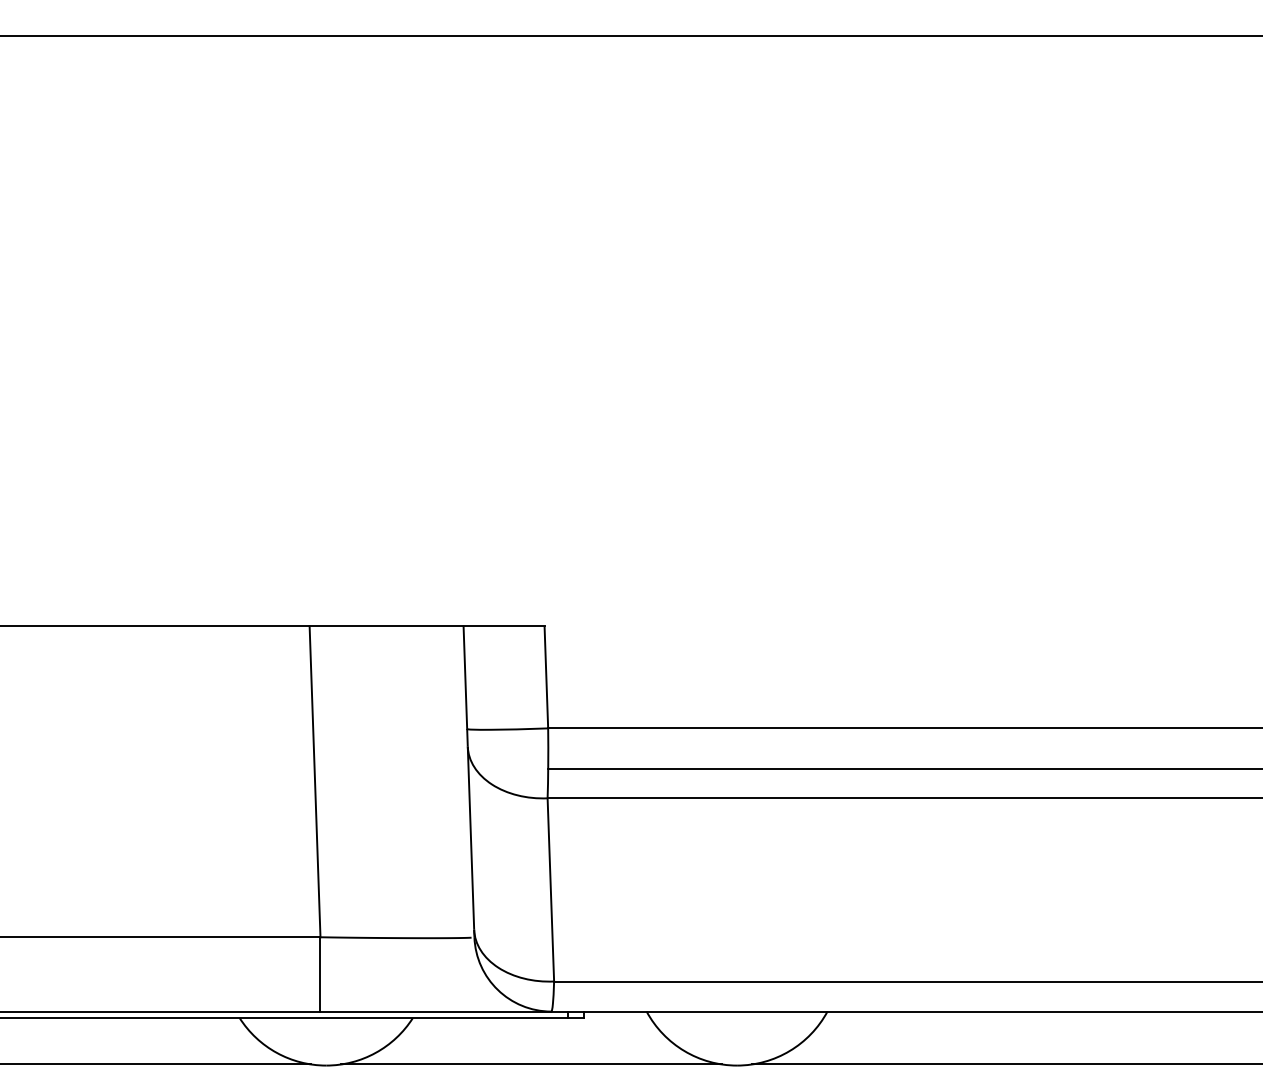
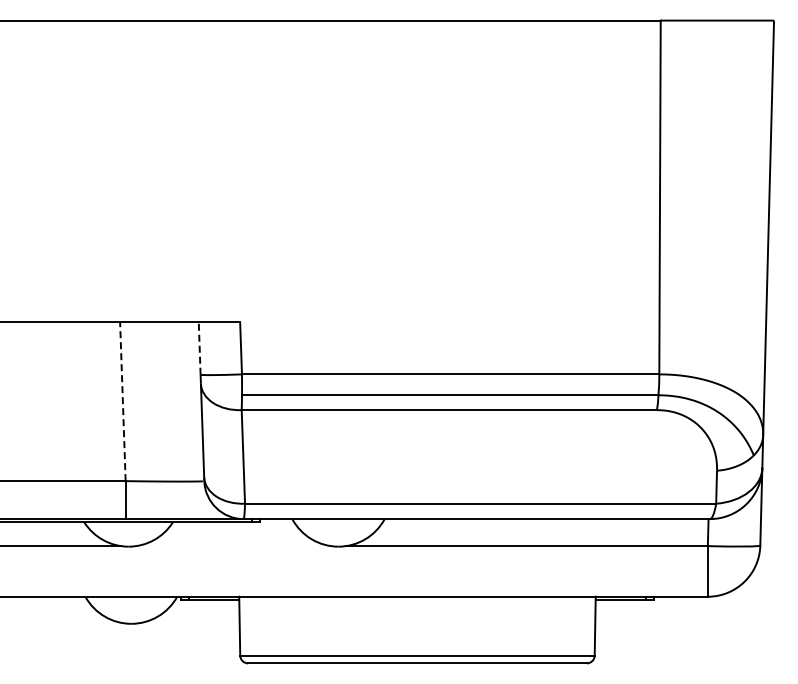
line: (465, 677) -> (199, 348), solid -> dashed
line: (314, 781) -> (122, 401), solid -> dashed
line: (531, 1065) -> (233, 546), removed

